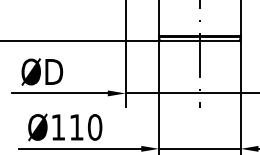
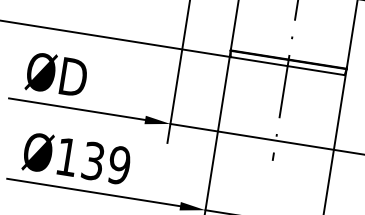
text: (85, 127) -> (105, 163), Ø110 -> Ø139

